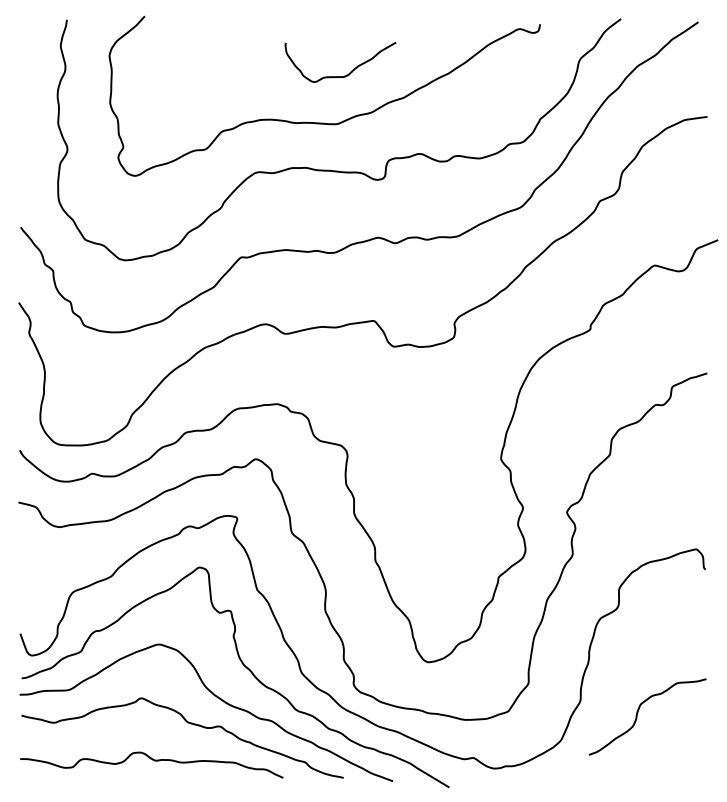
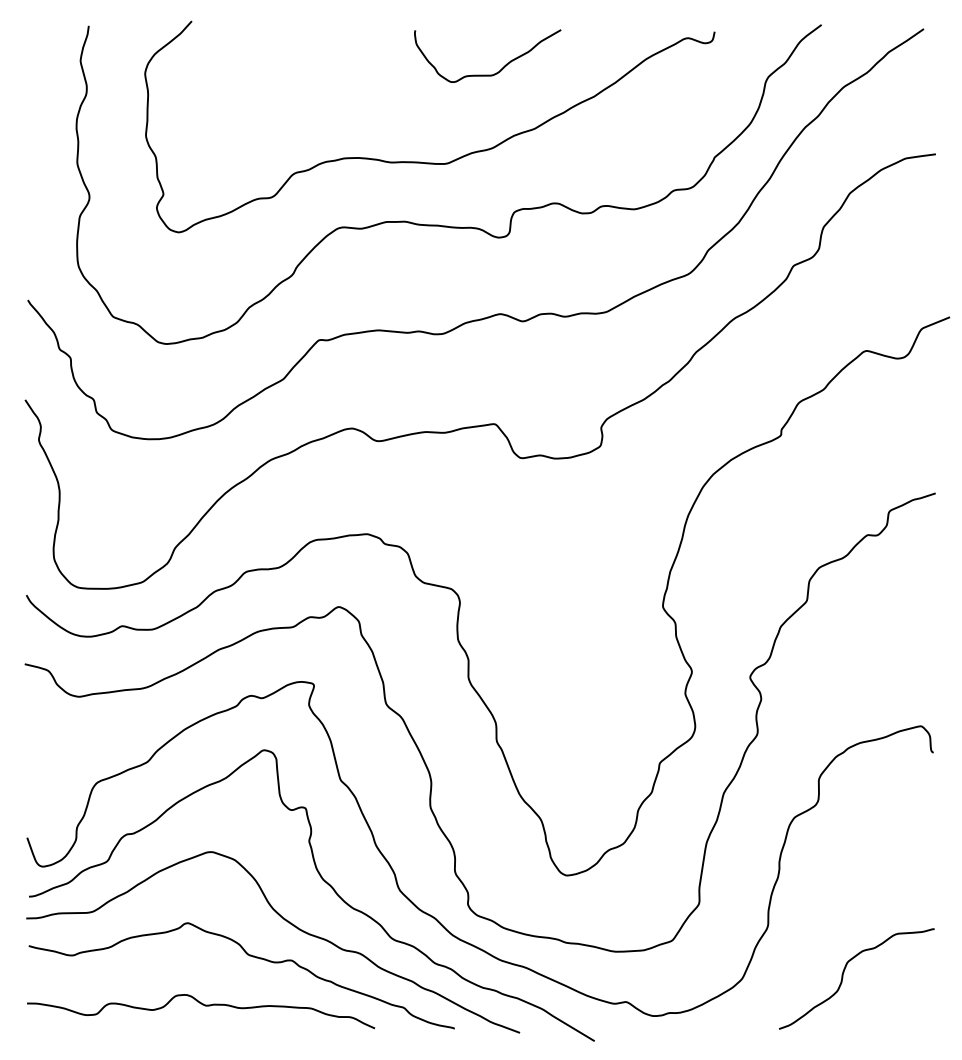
curve: (340, 76) -> (487, 74), moved
curve: (637, 716) -> (843, 978), moved

